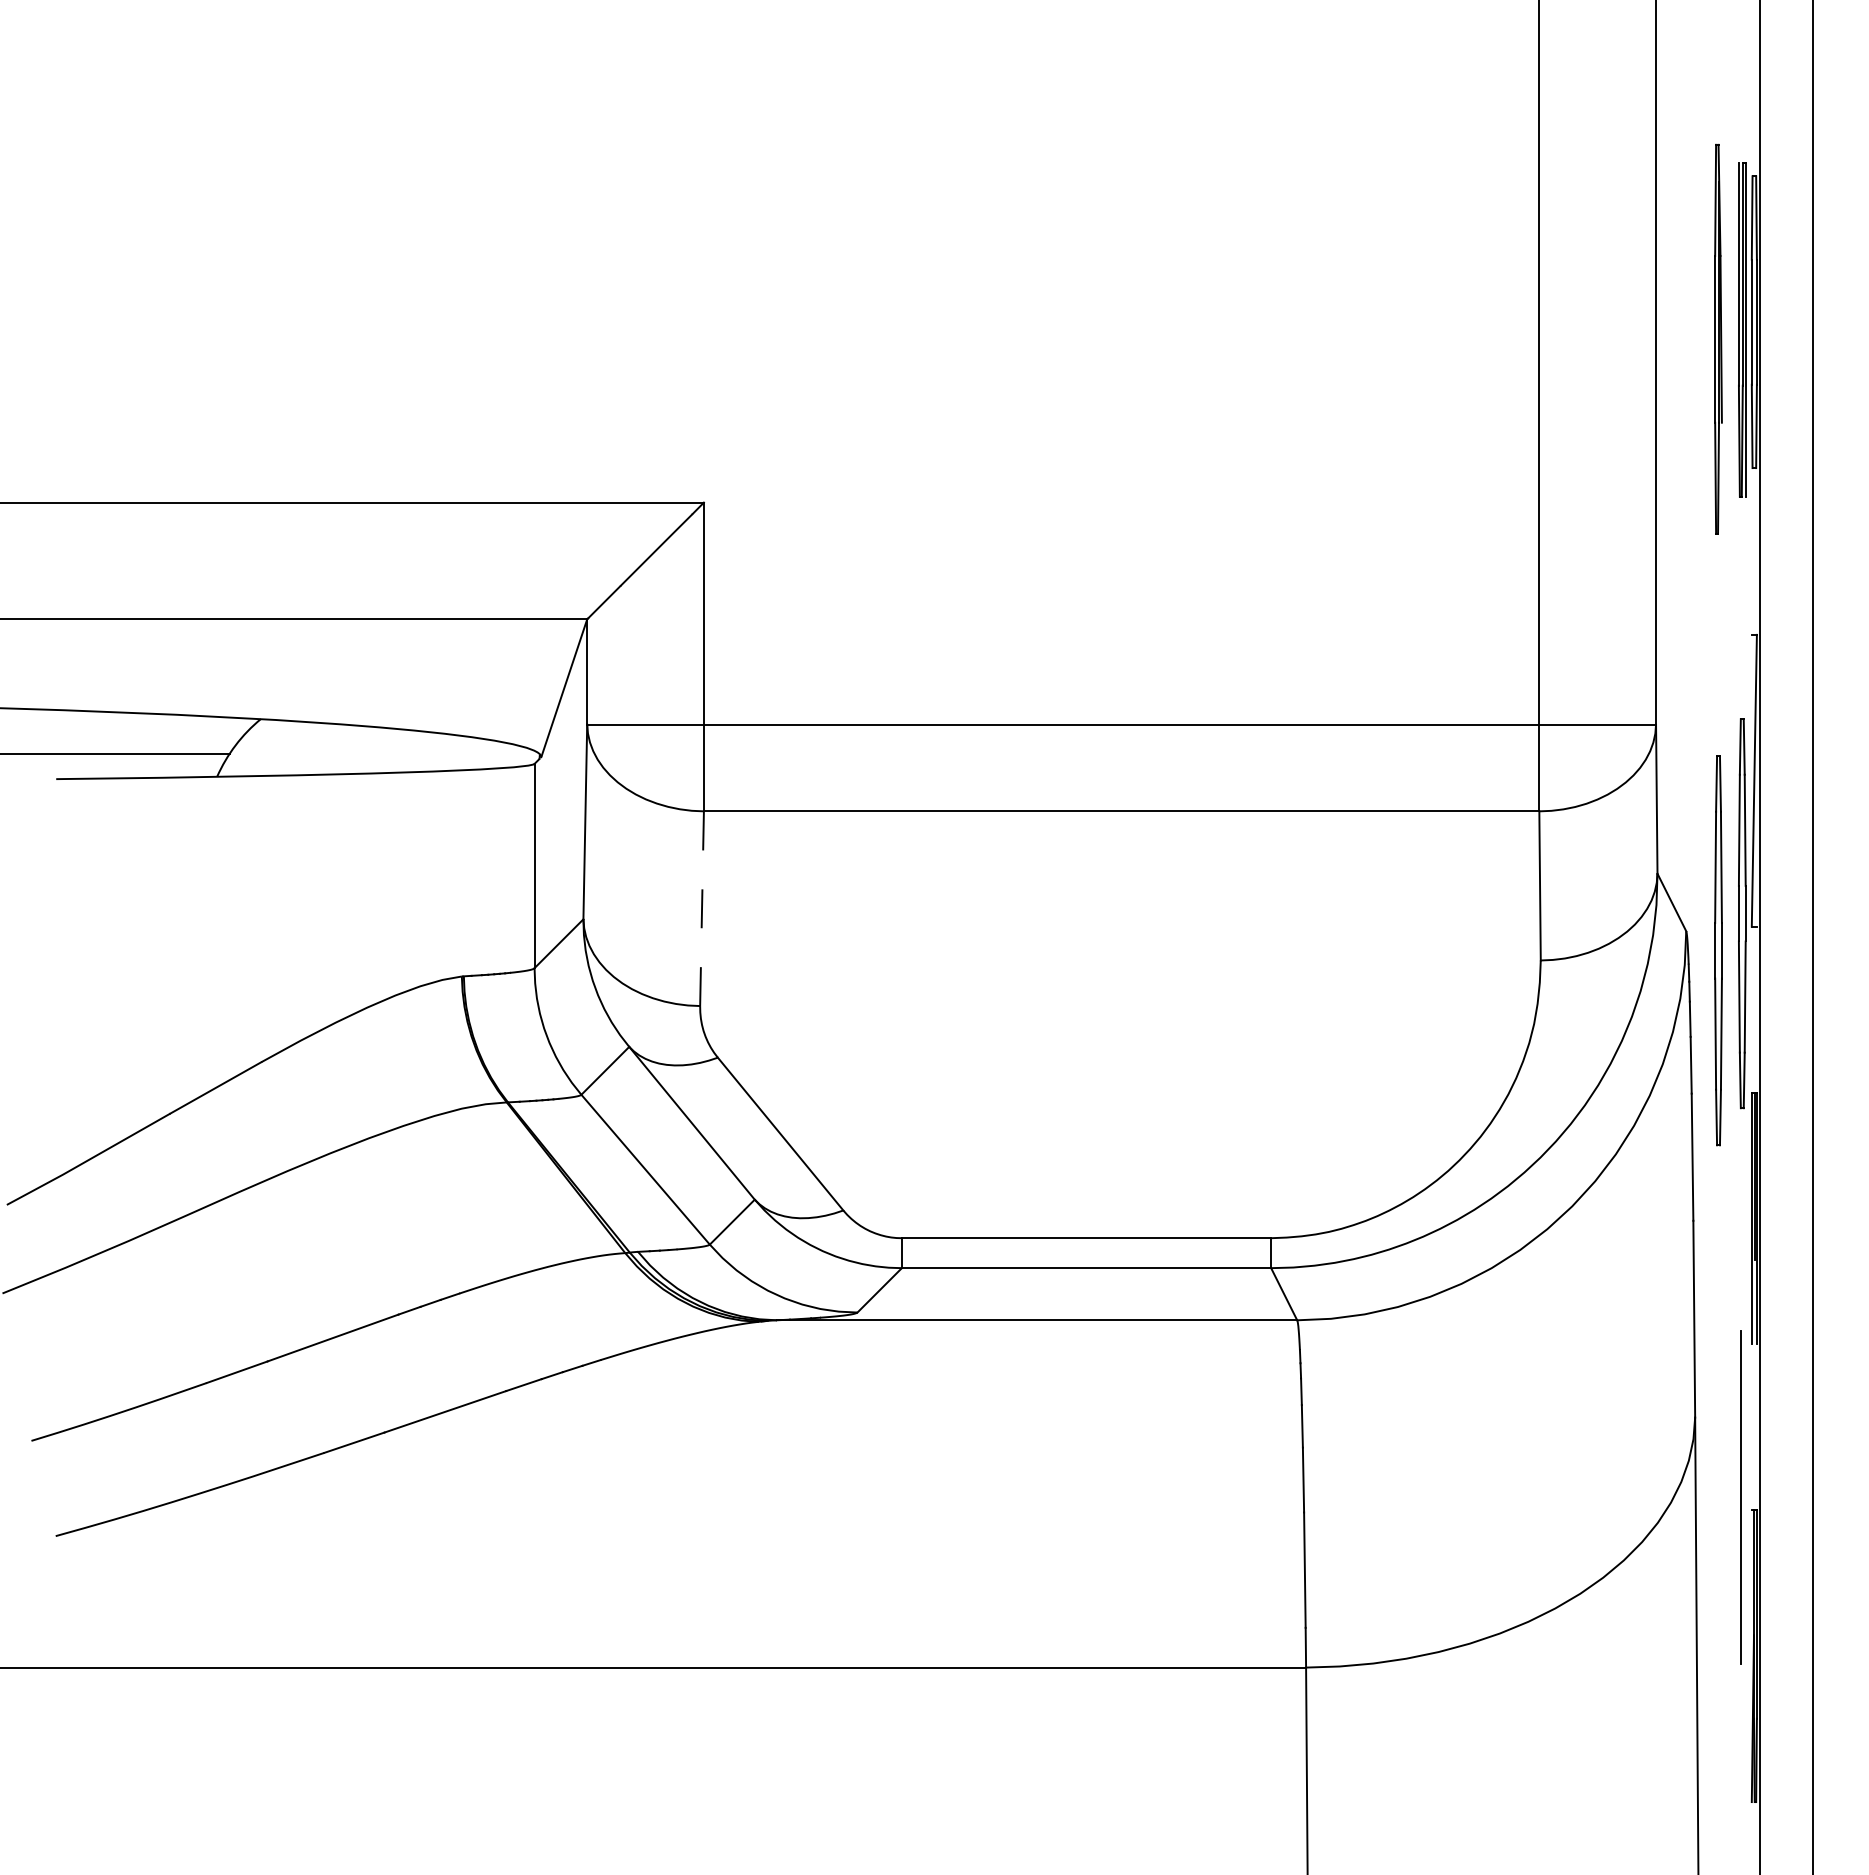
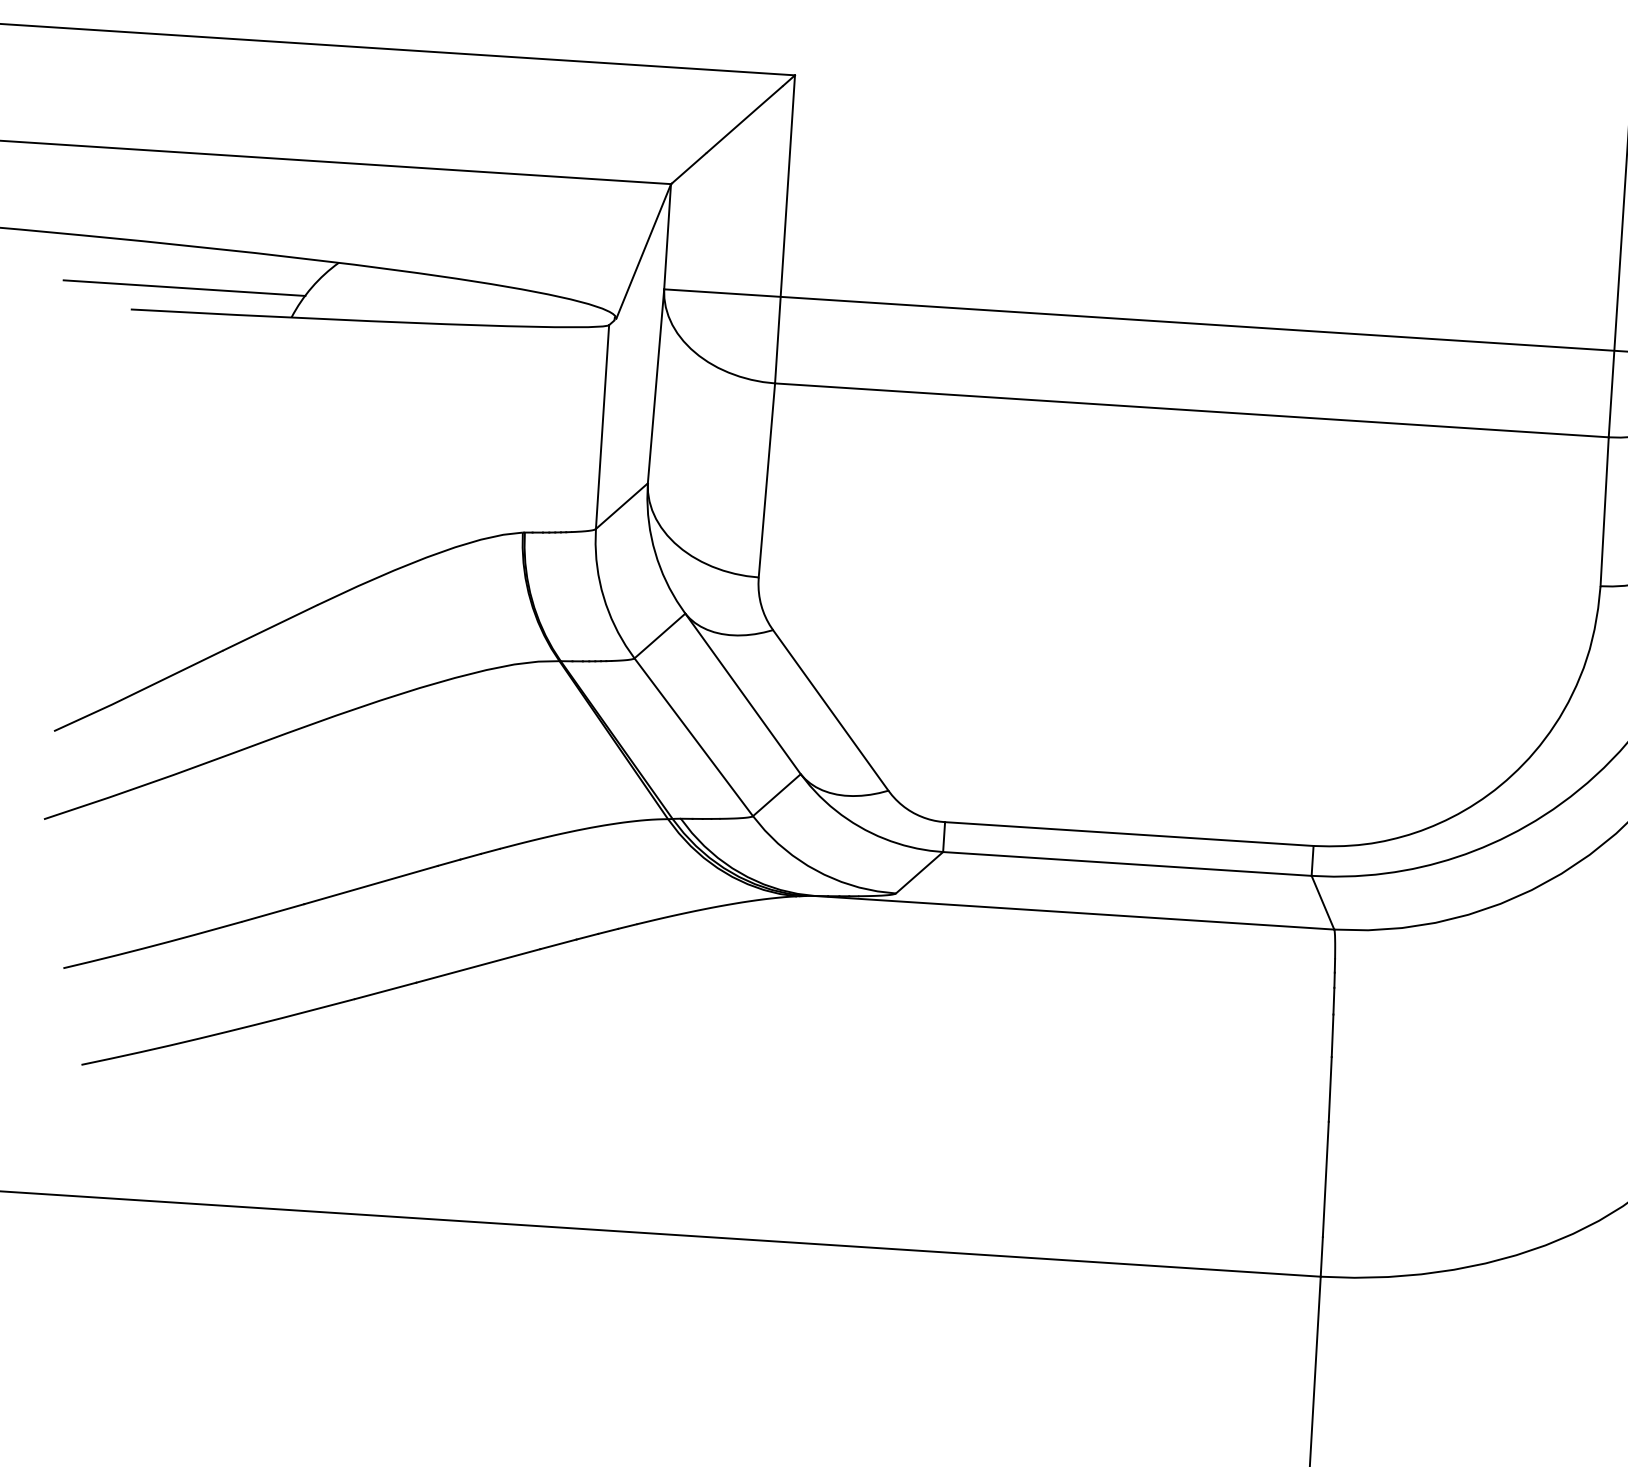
line: (702, 908) -> (767, 480), dashed -> solid

